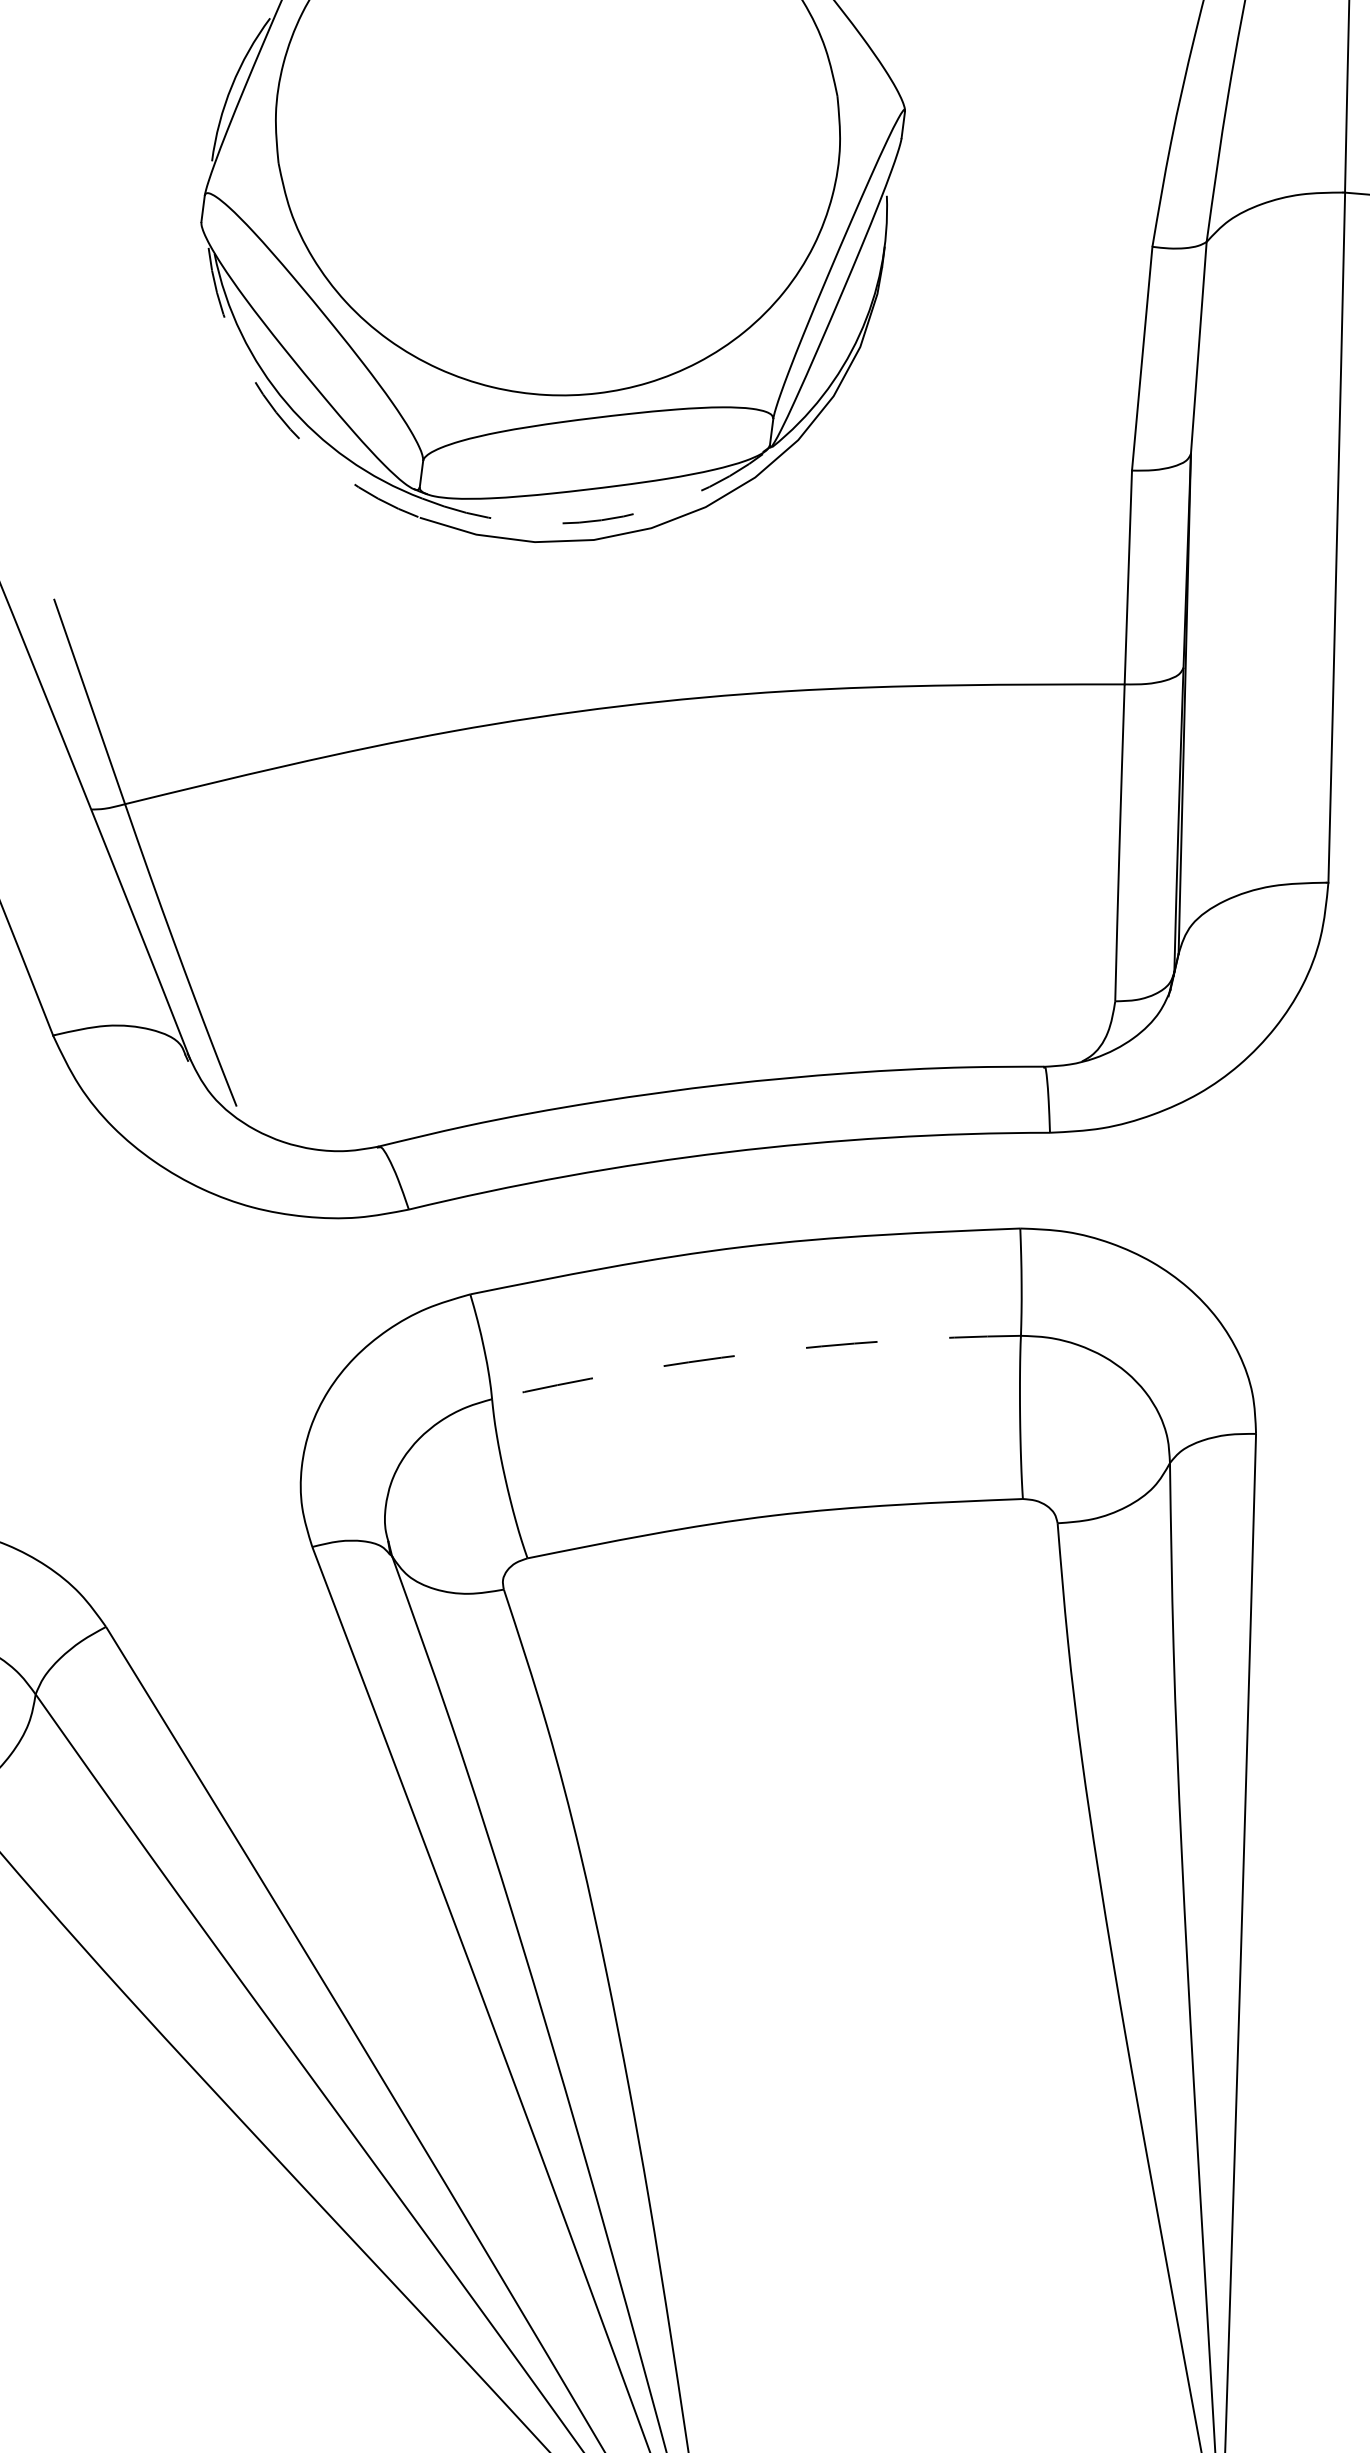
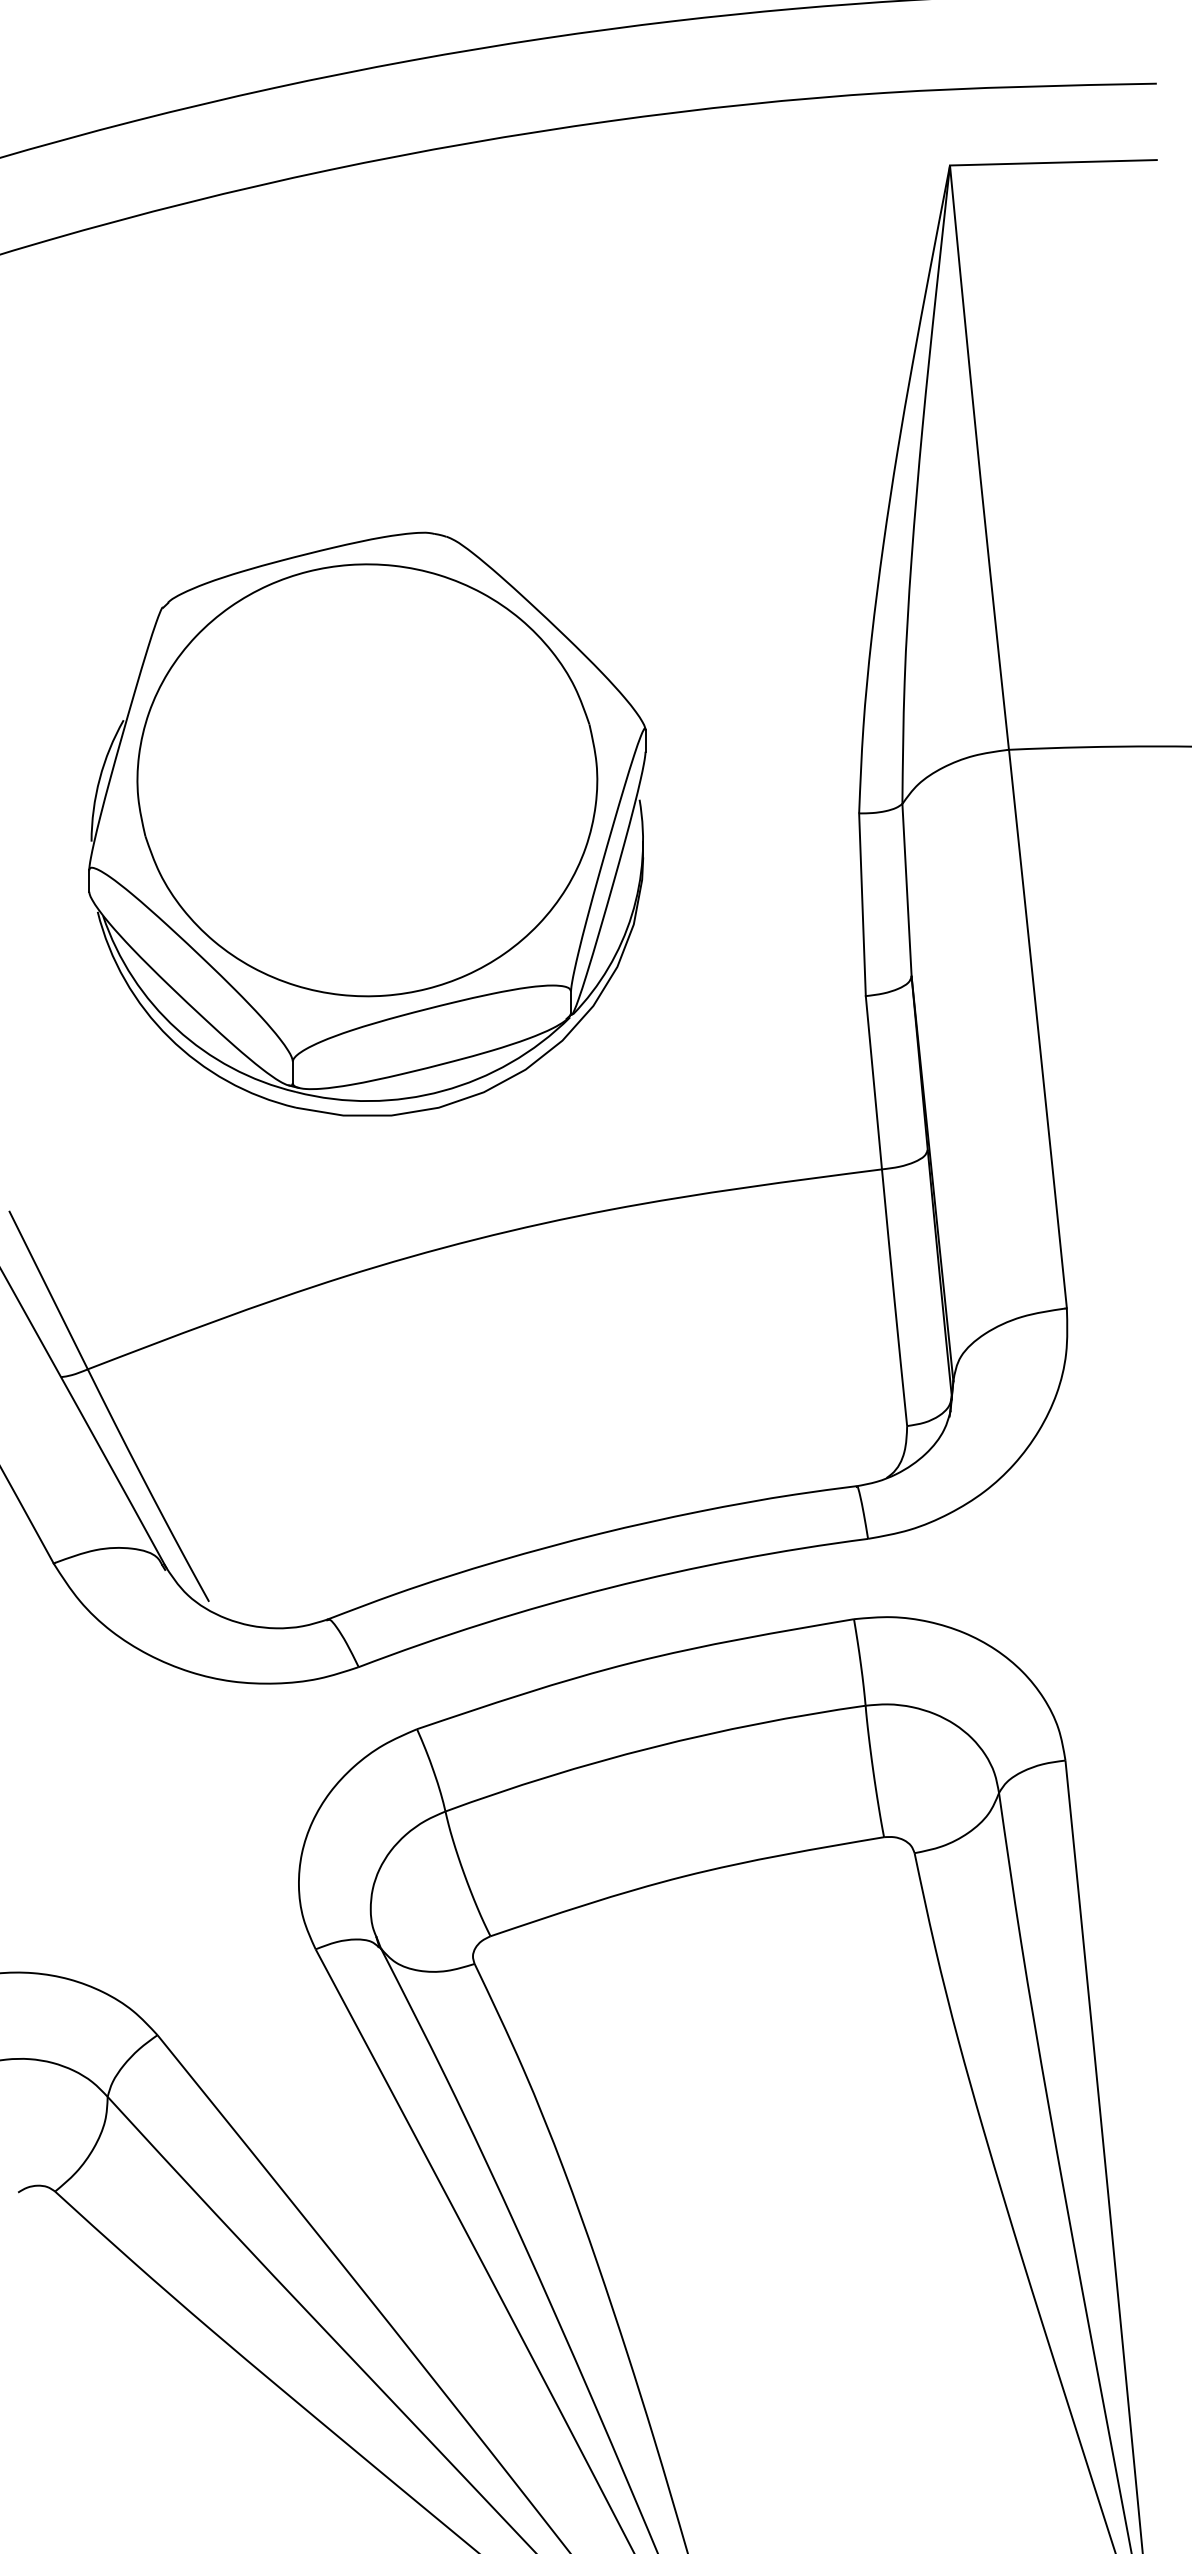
arc: (276, 412) -> (169, 1037), dashed -> solid
arc: (600, 520) -> (442, 1091), dashed -> solid
arc: (754, 1353) -> (652, 1747), dashed -> solid

